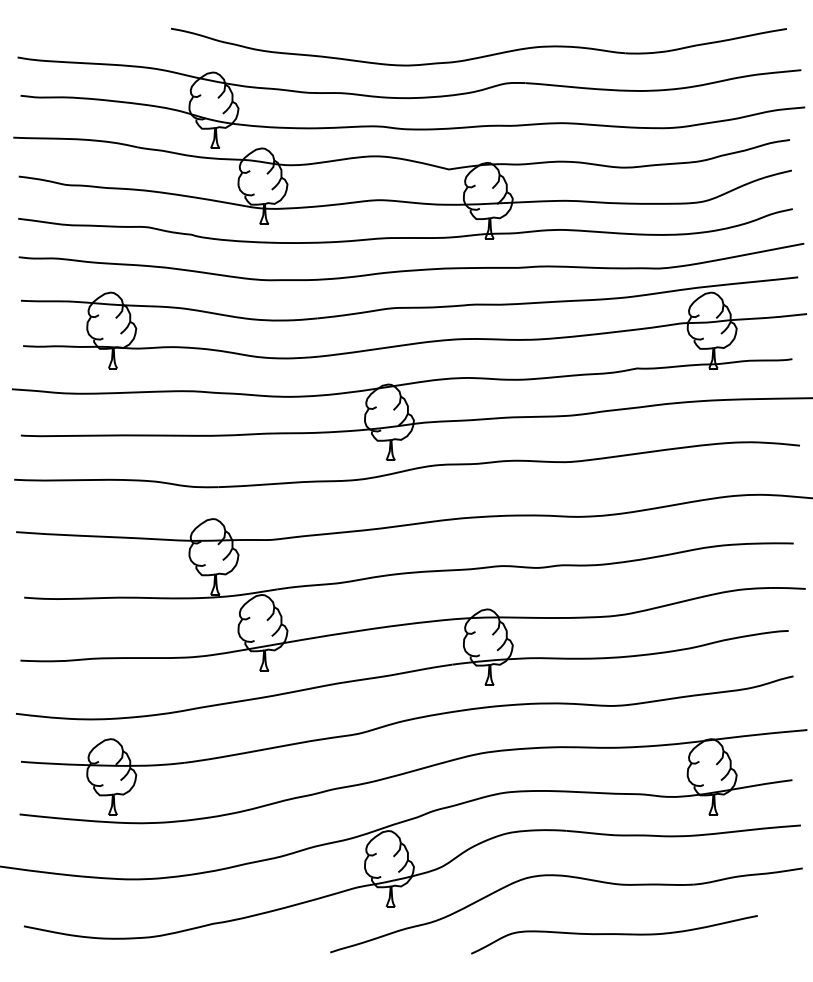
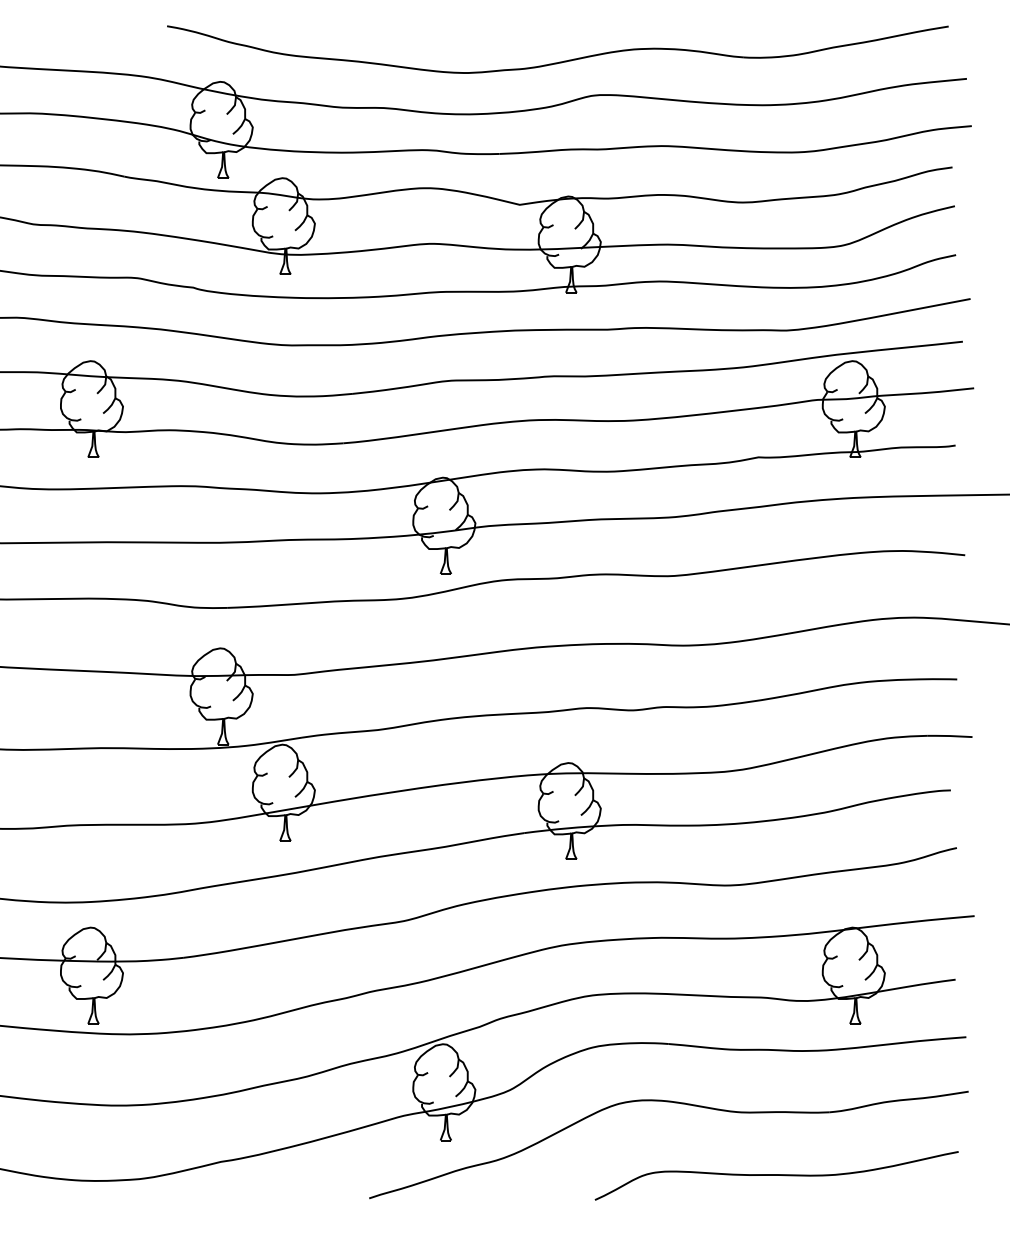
curve: (614, 934) -> (776, 1175), moved

